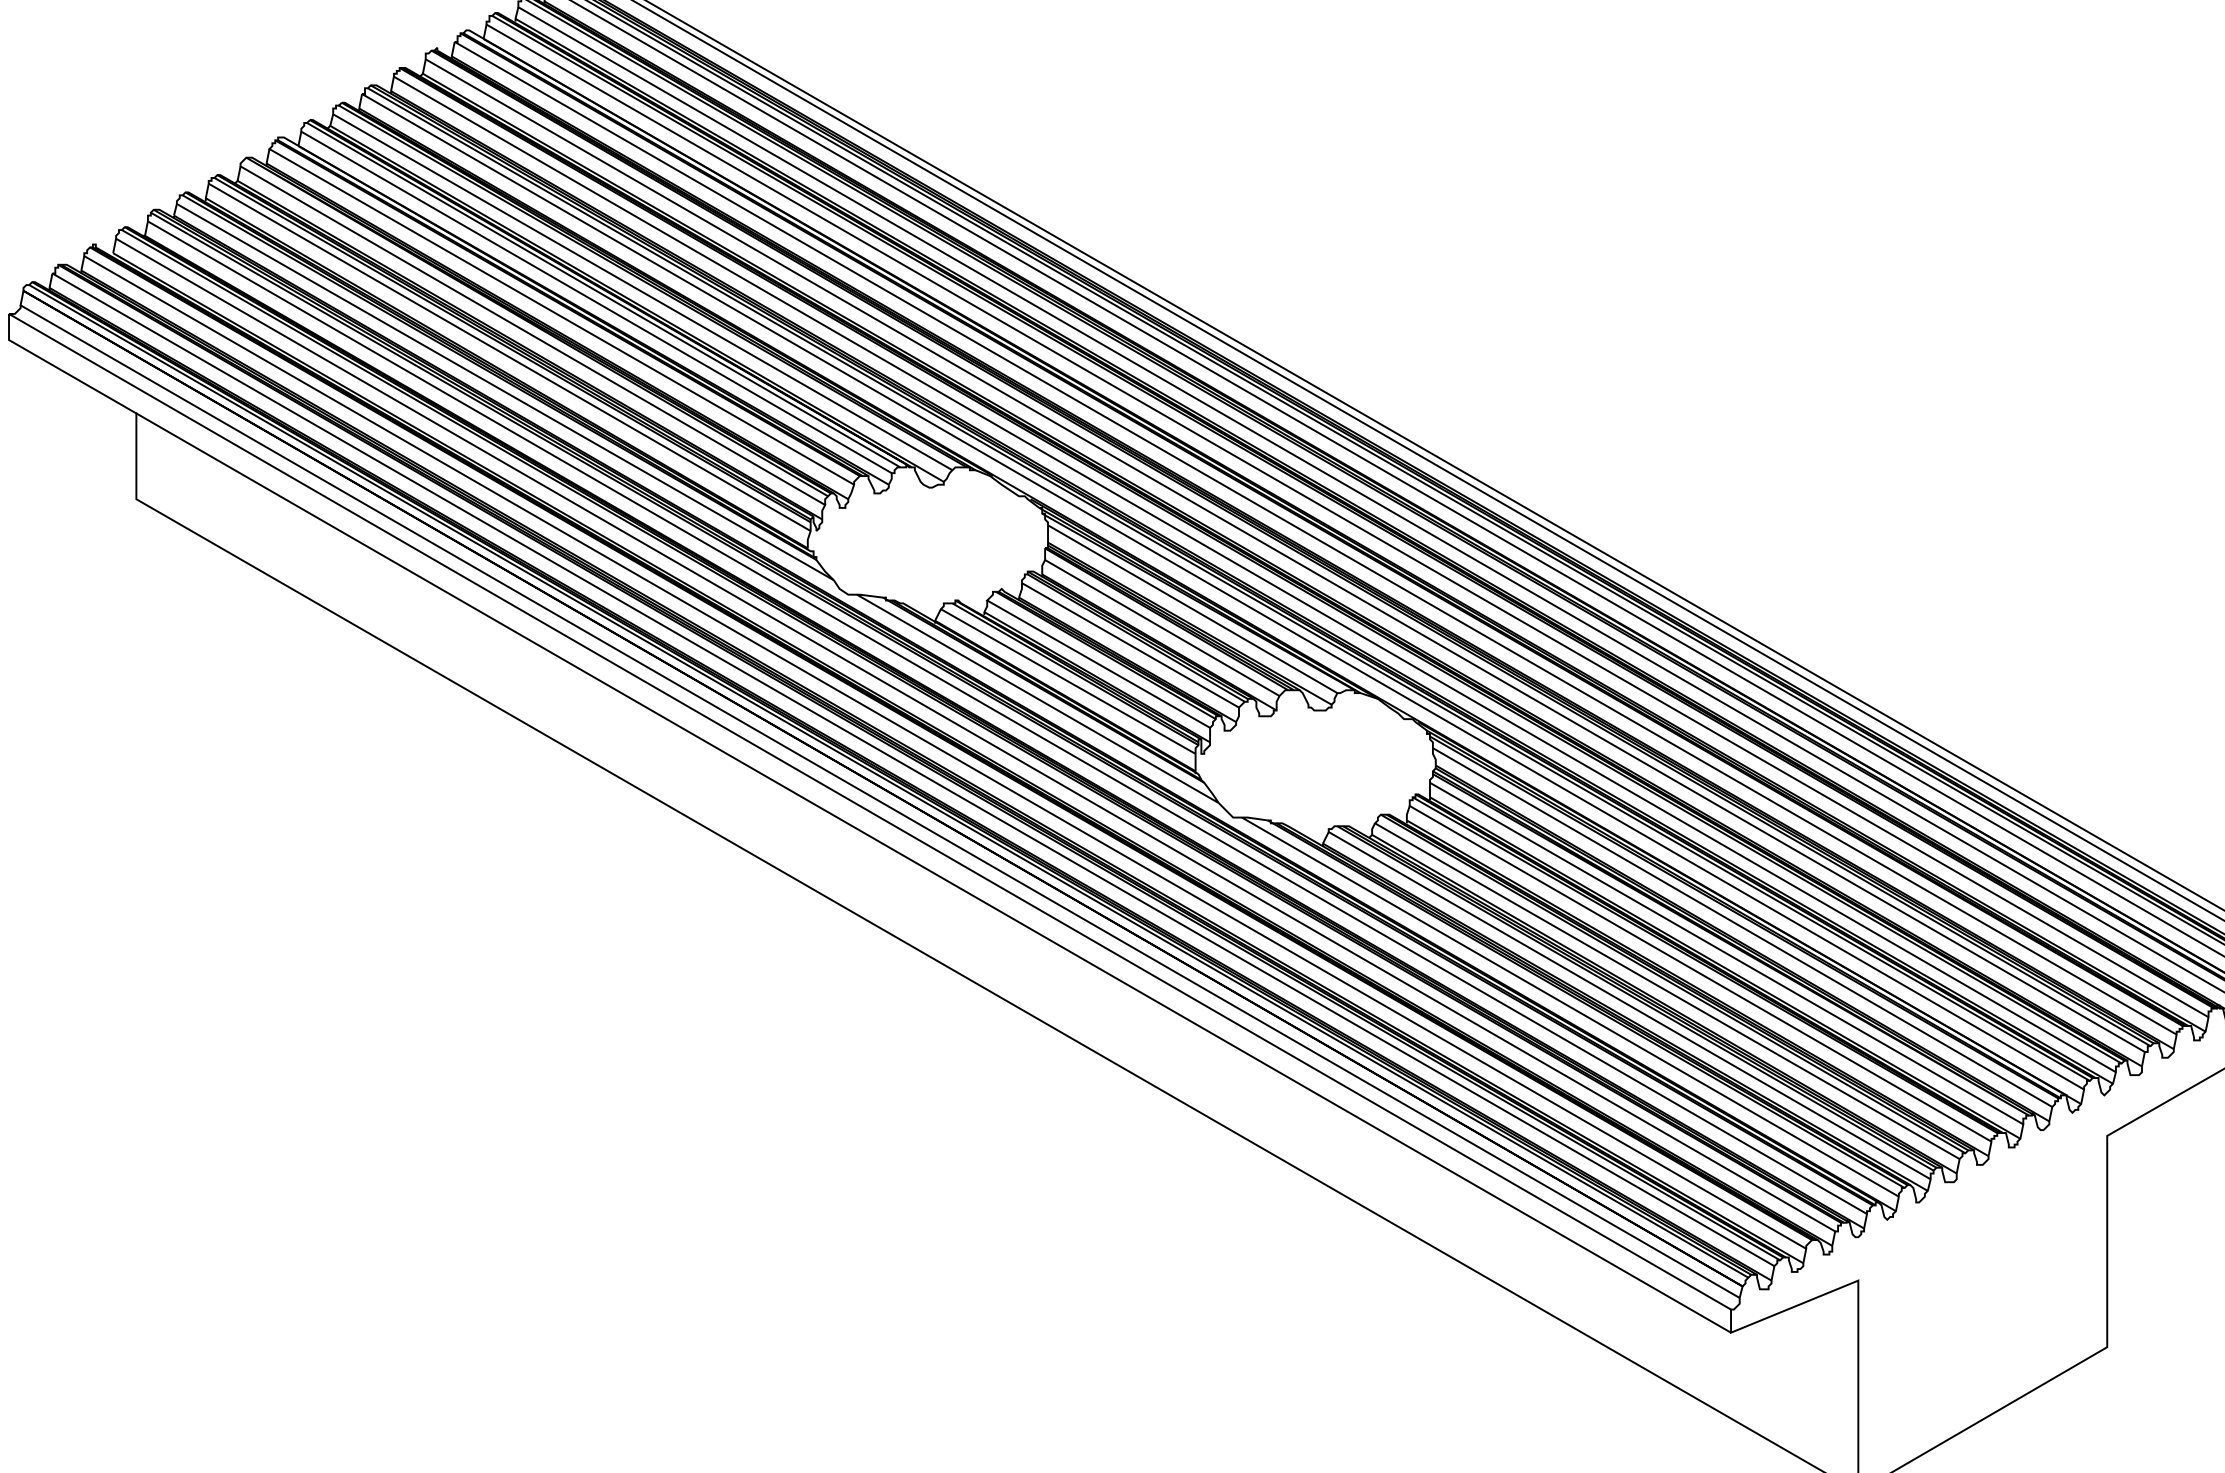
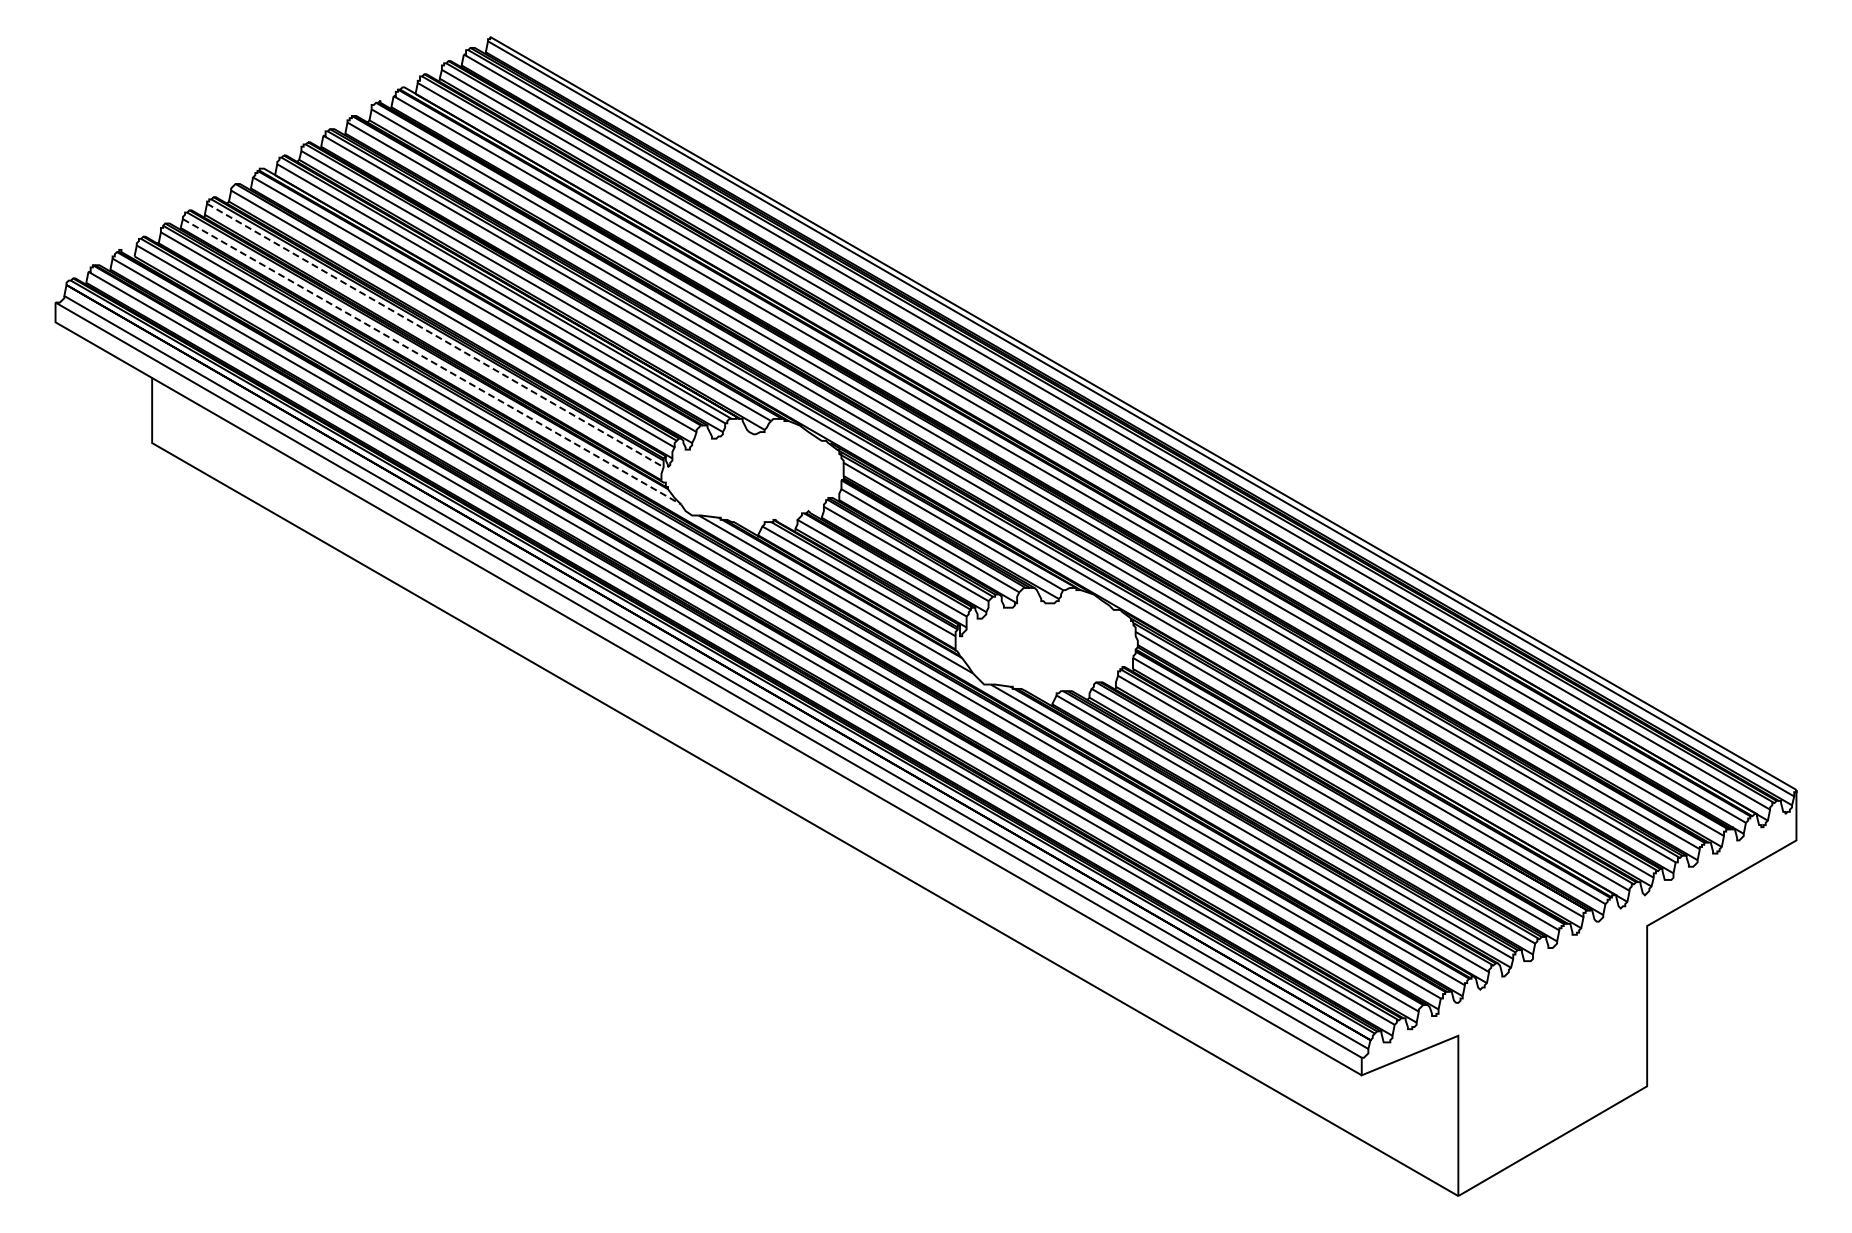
line: (509, 357) -> (435, 335), solid -> dashed
line: (505, 393) -> (432, 362), solid -> dashed

